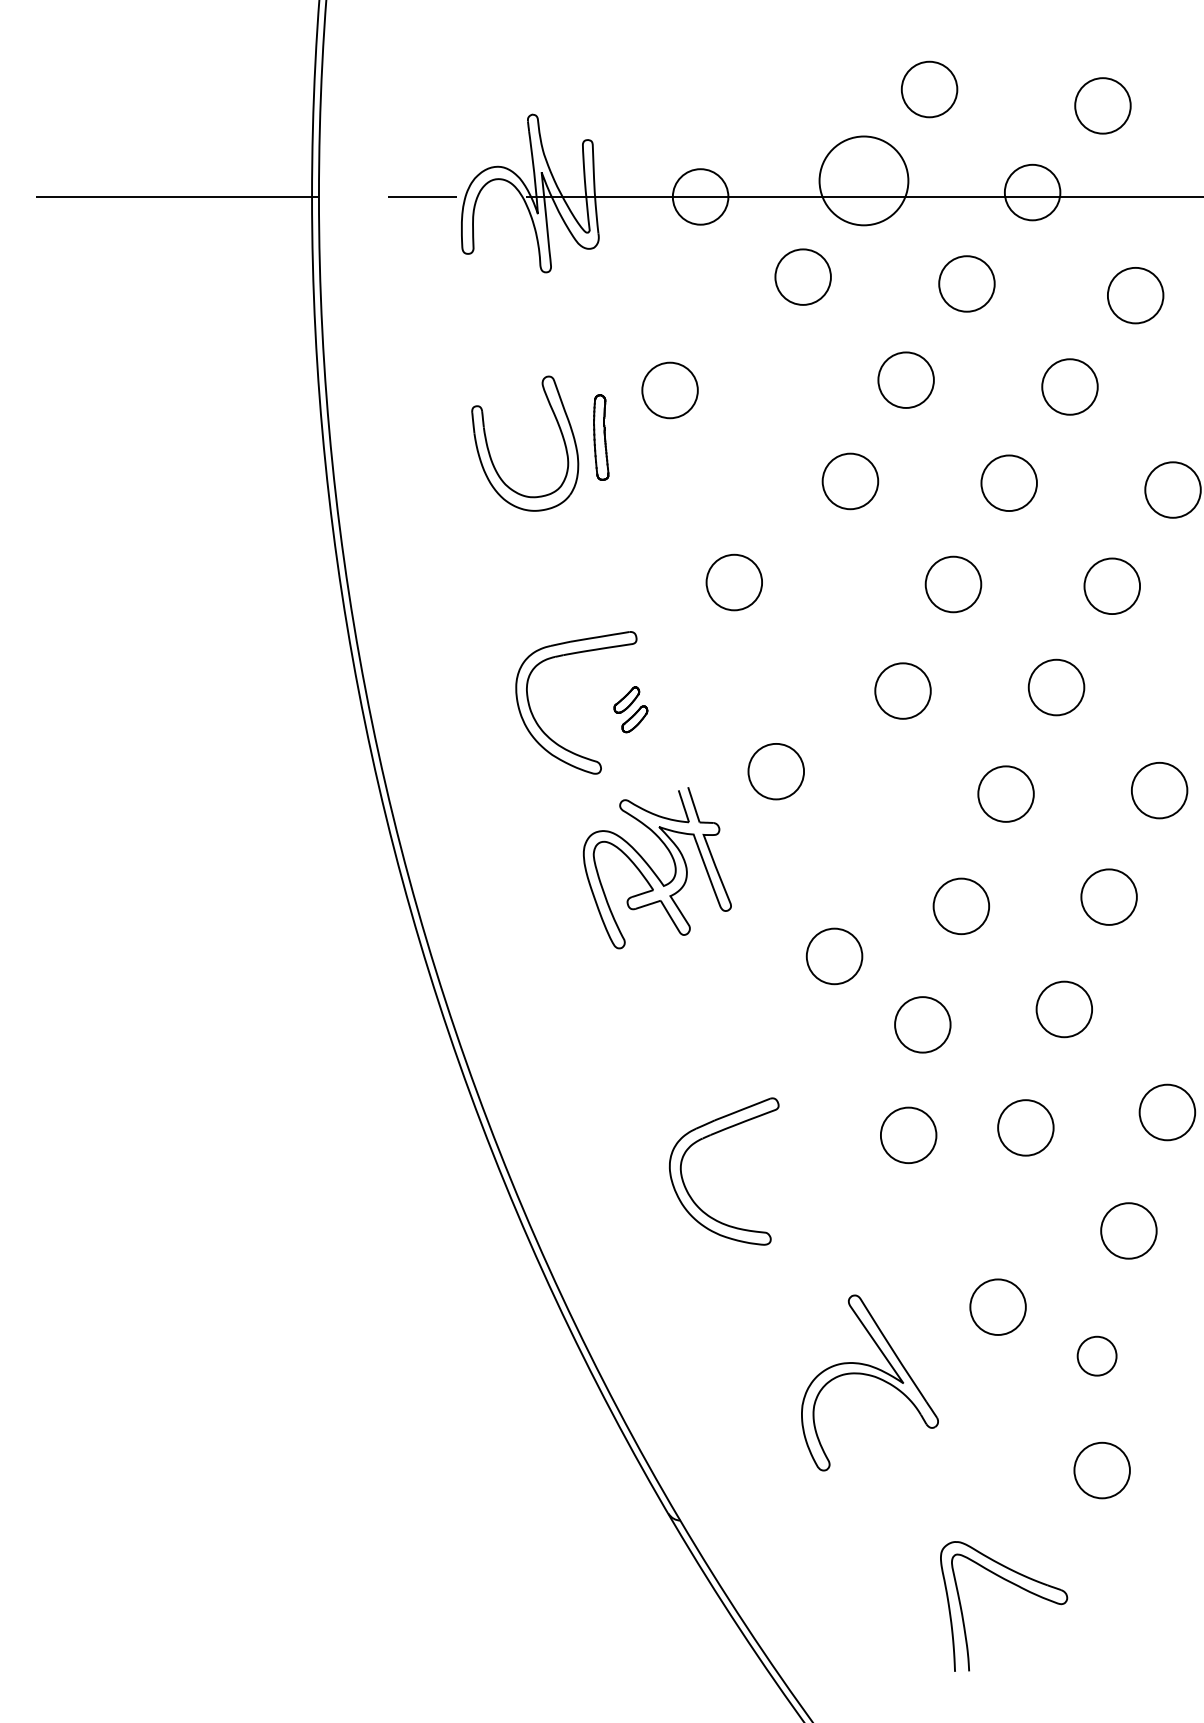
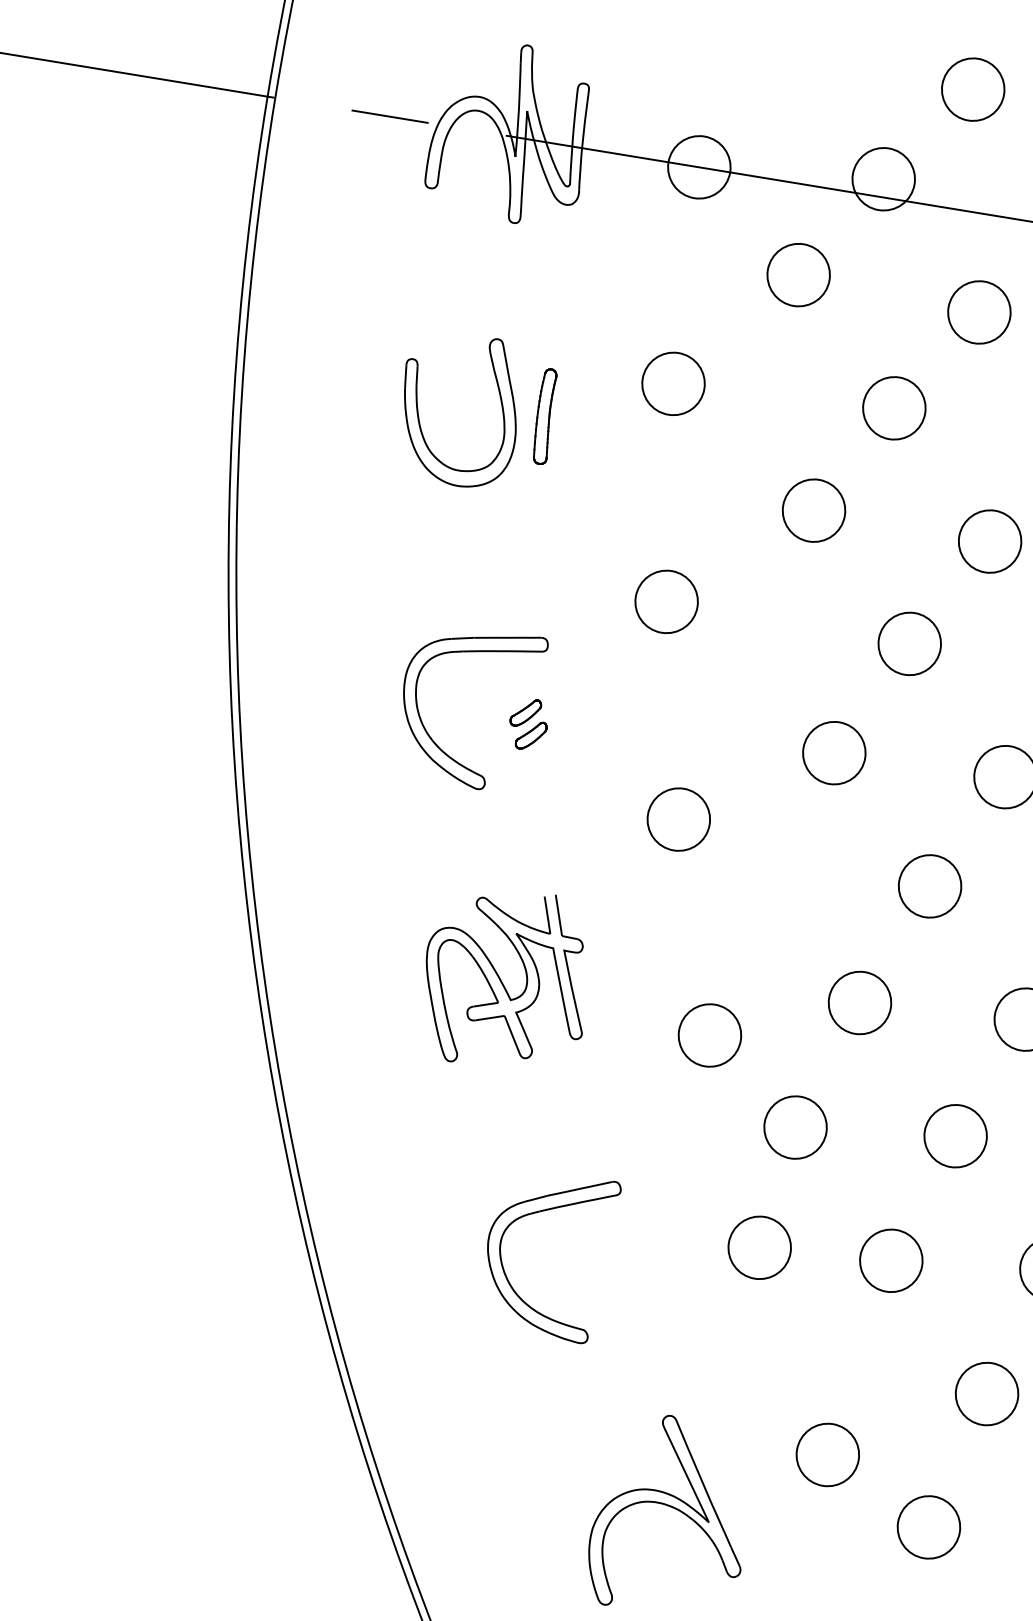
circle: (863, 180) -> (883, 178), size x0.62
circle: (669, 390) -> (672, 383), moved
part: (656, 868) -> (505, 979), moved
circle: (1096, 1355) -> (928, 1526), size x1.43

